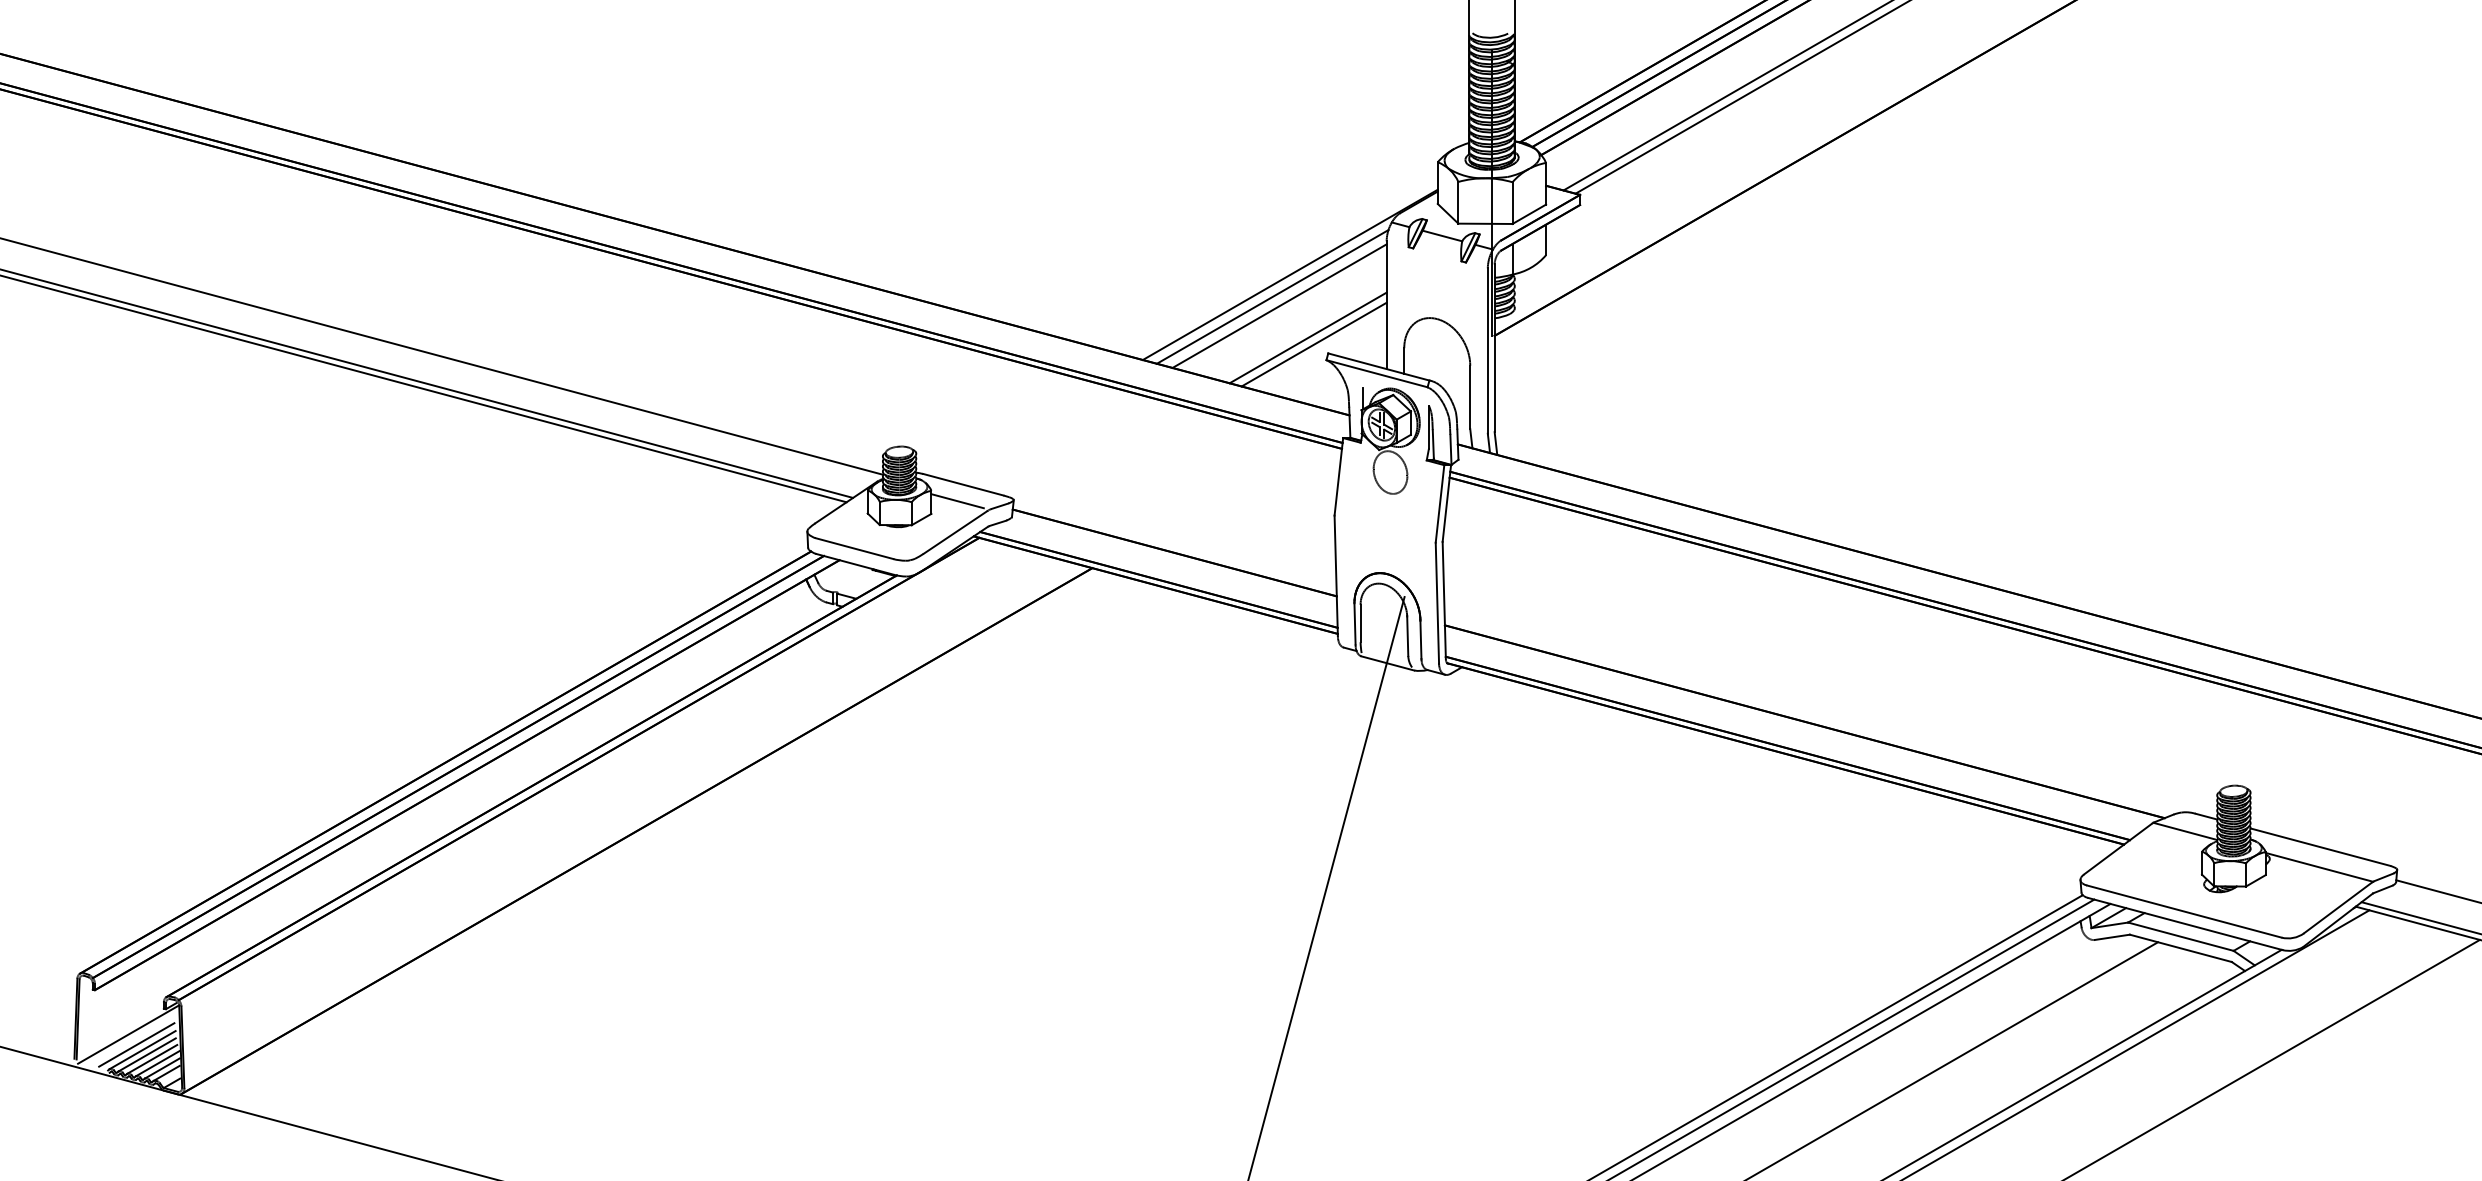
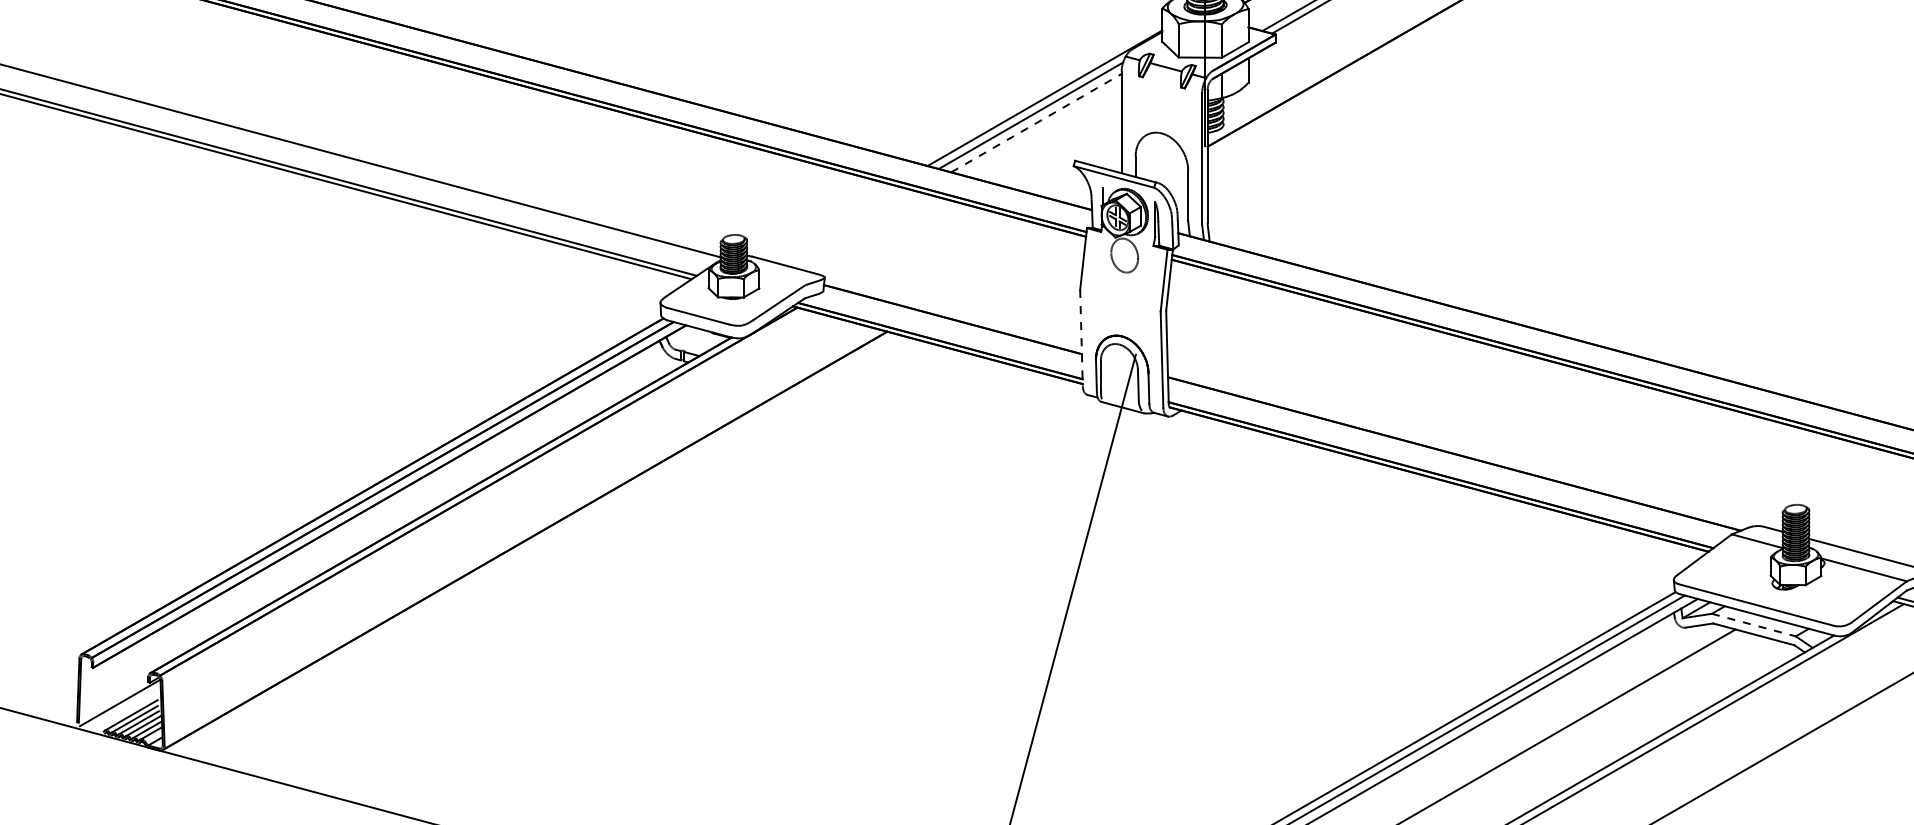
line: (1279, 306) -> (1036, 123), solid -> dashed
line: (1307, 337) -> (1058, 148), removed
line: (1313, 344) -> (1063, 153), removed
line: (957, 501) -> (780, 278), removed
line: (1336, 576) -> (1081, 338), solid -> dashed
line: (2180, 936) -> (1753, 624), solid -> dashed
line: (136, 1044) -> (126, 710), removed

